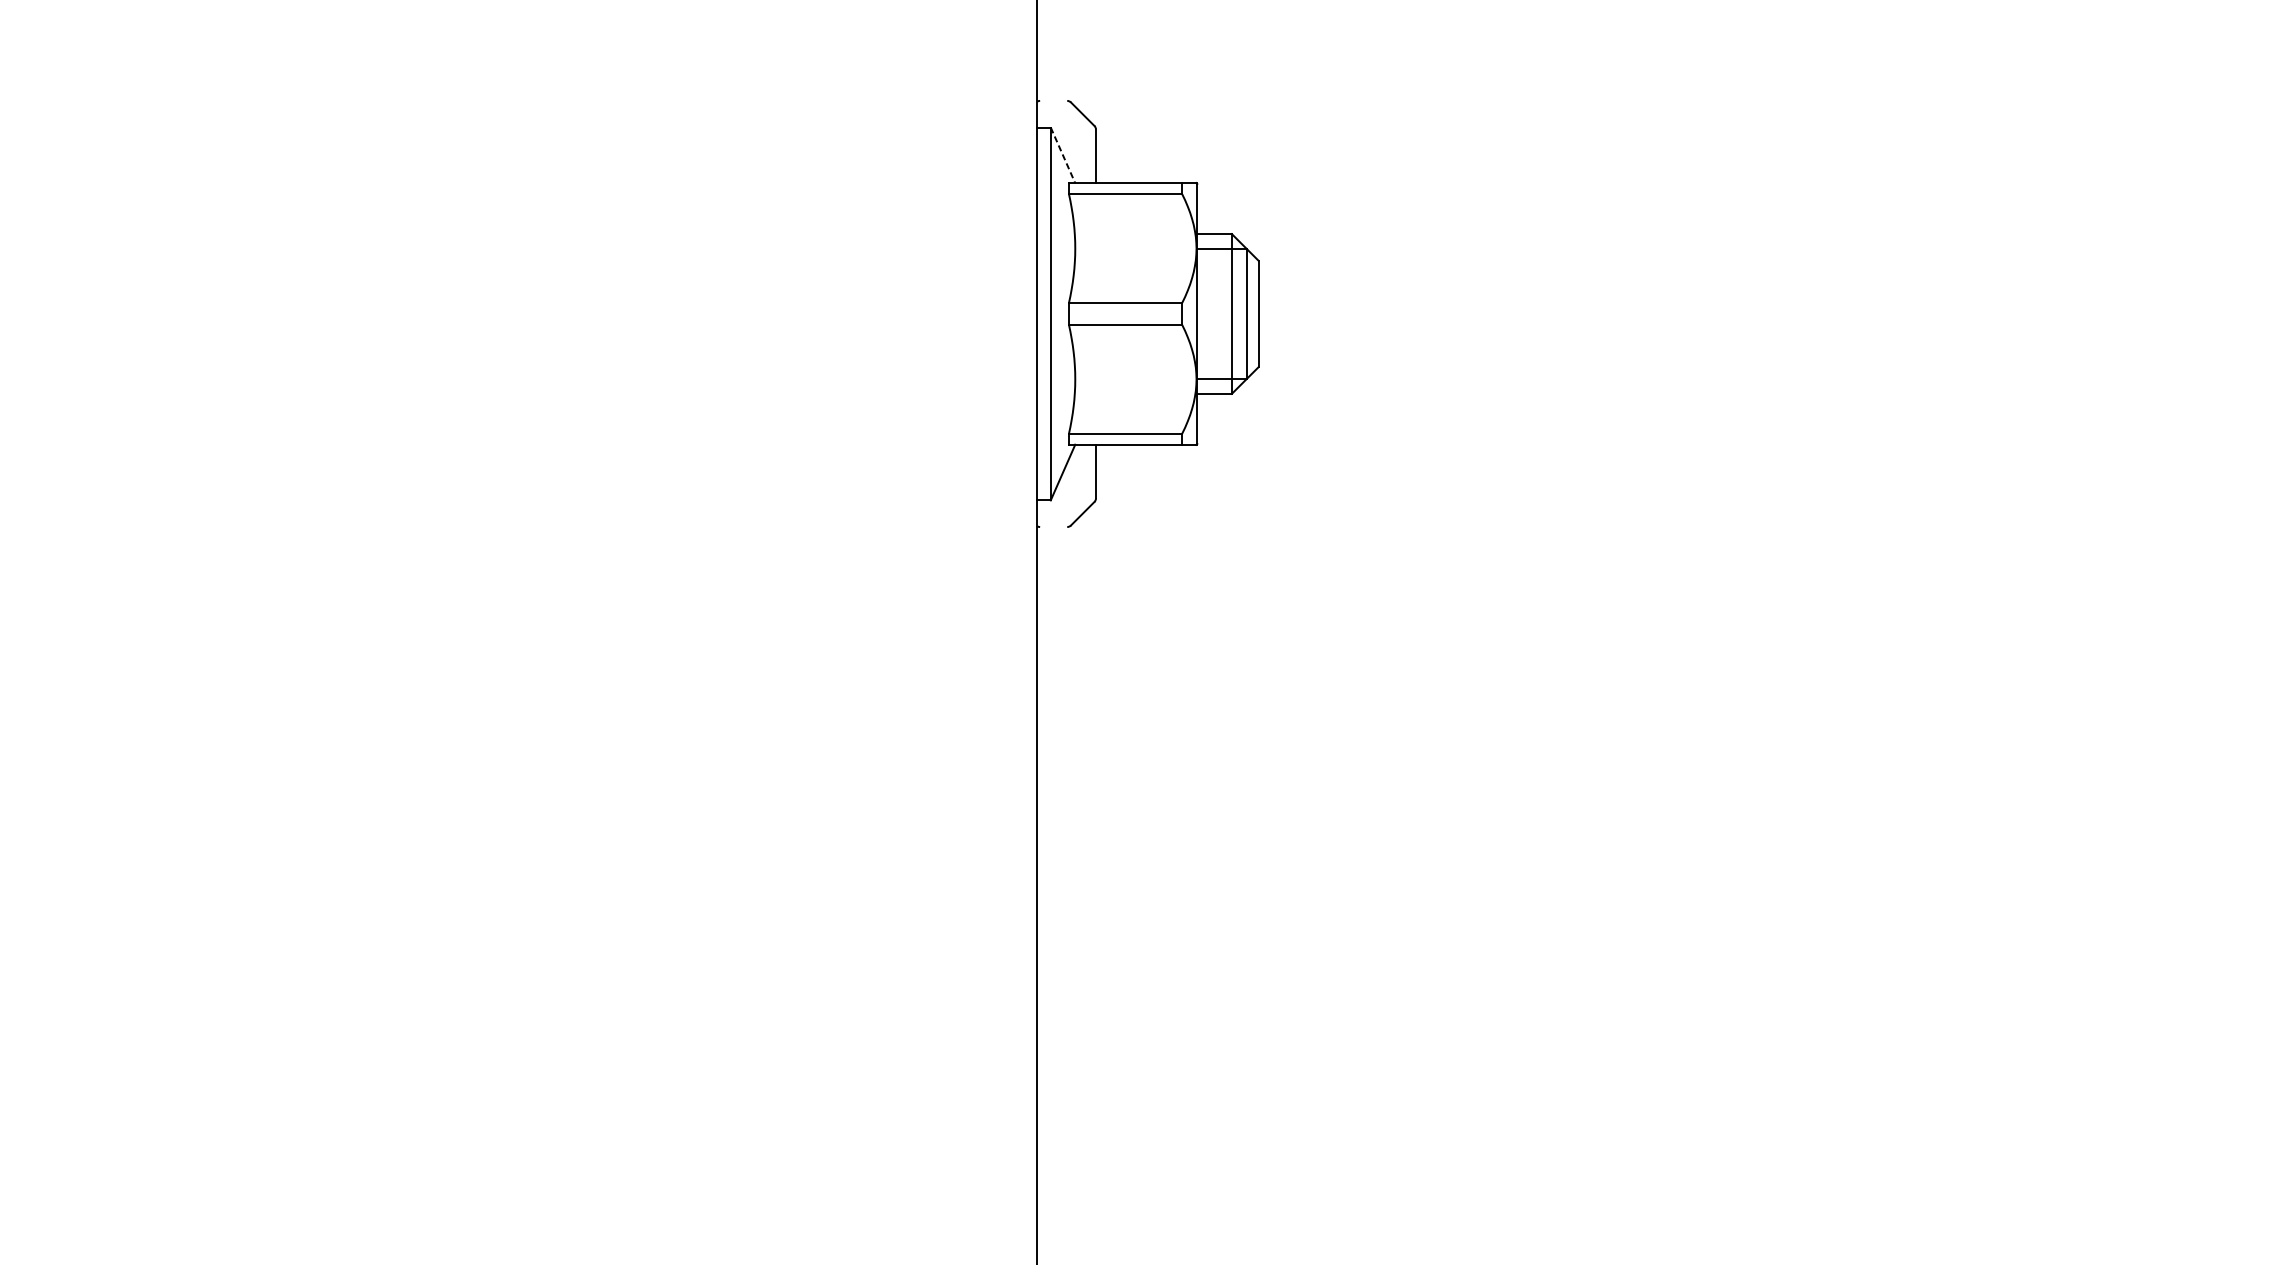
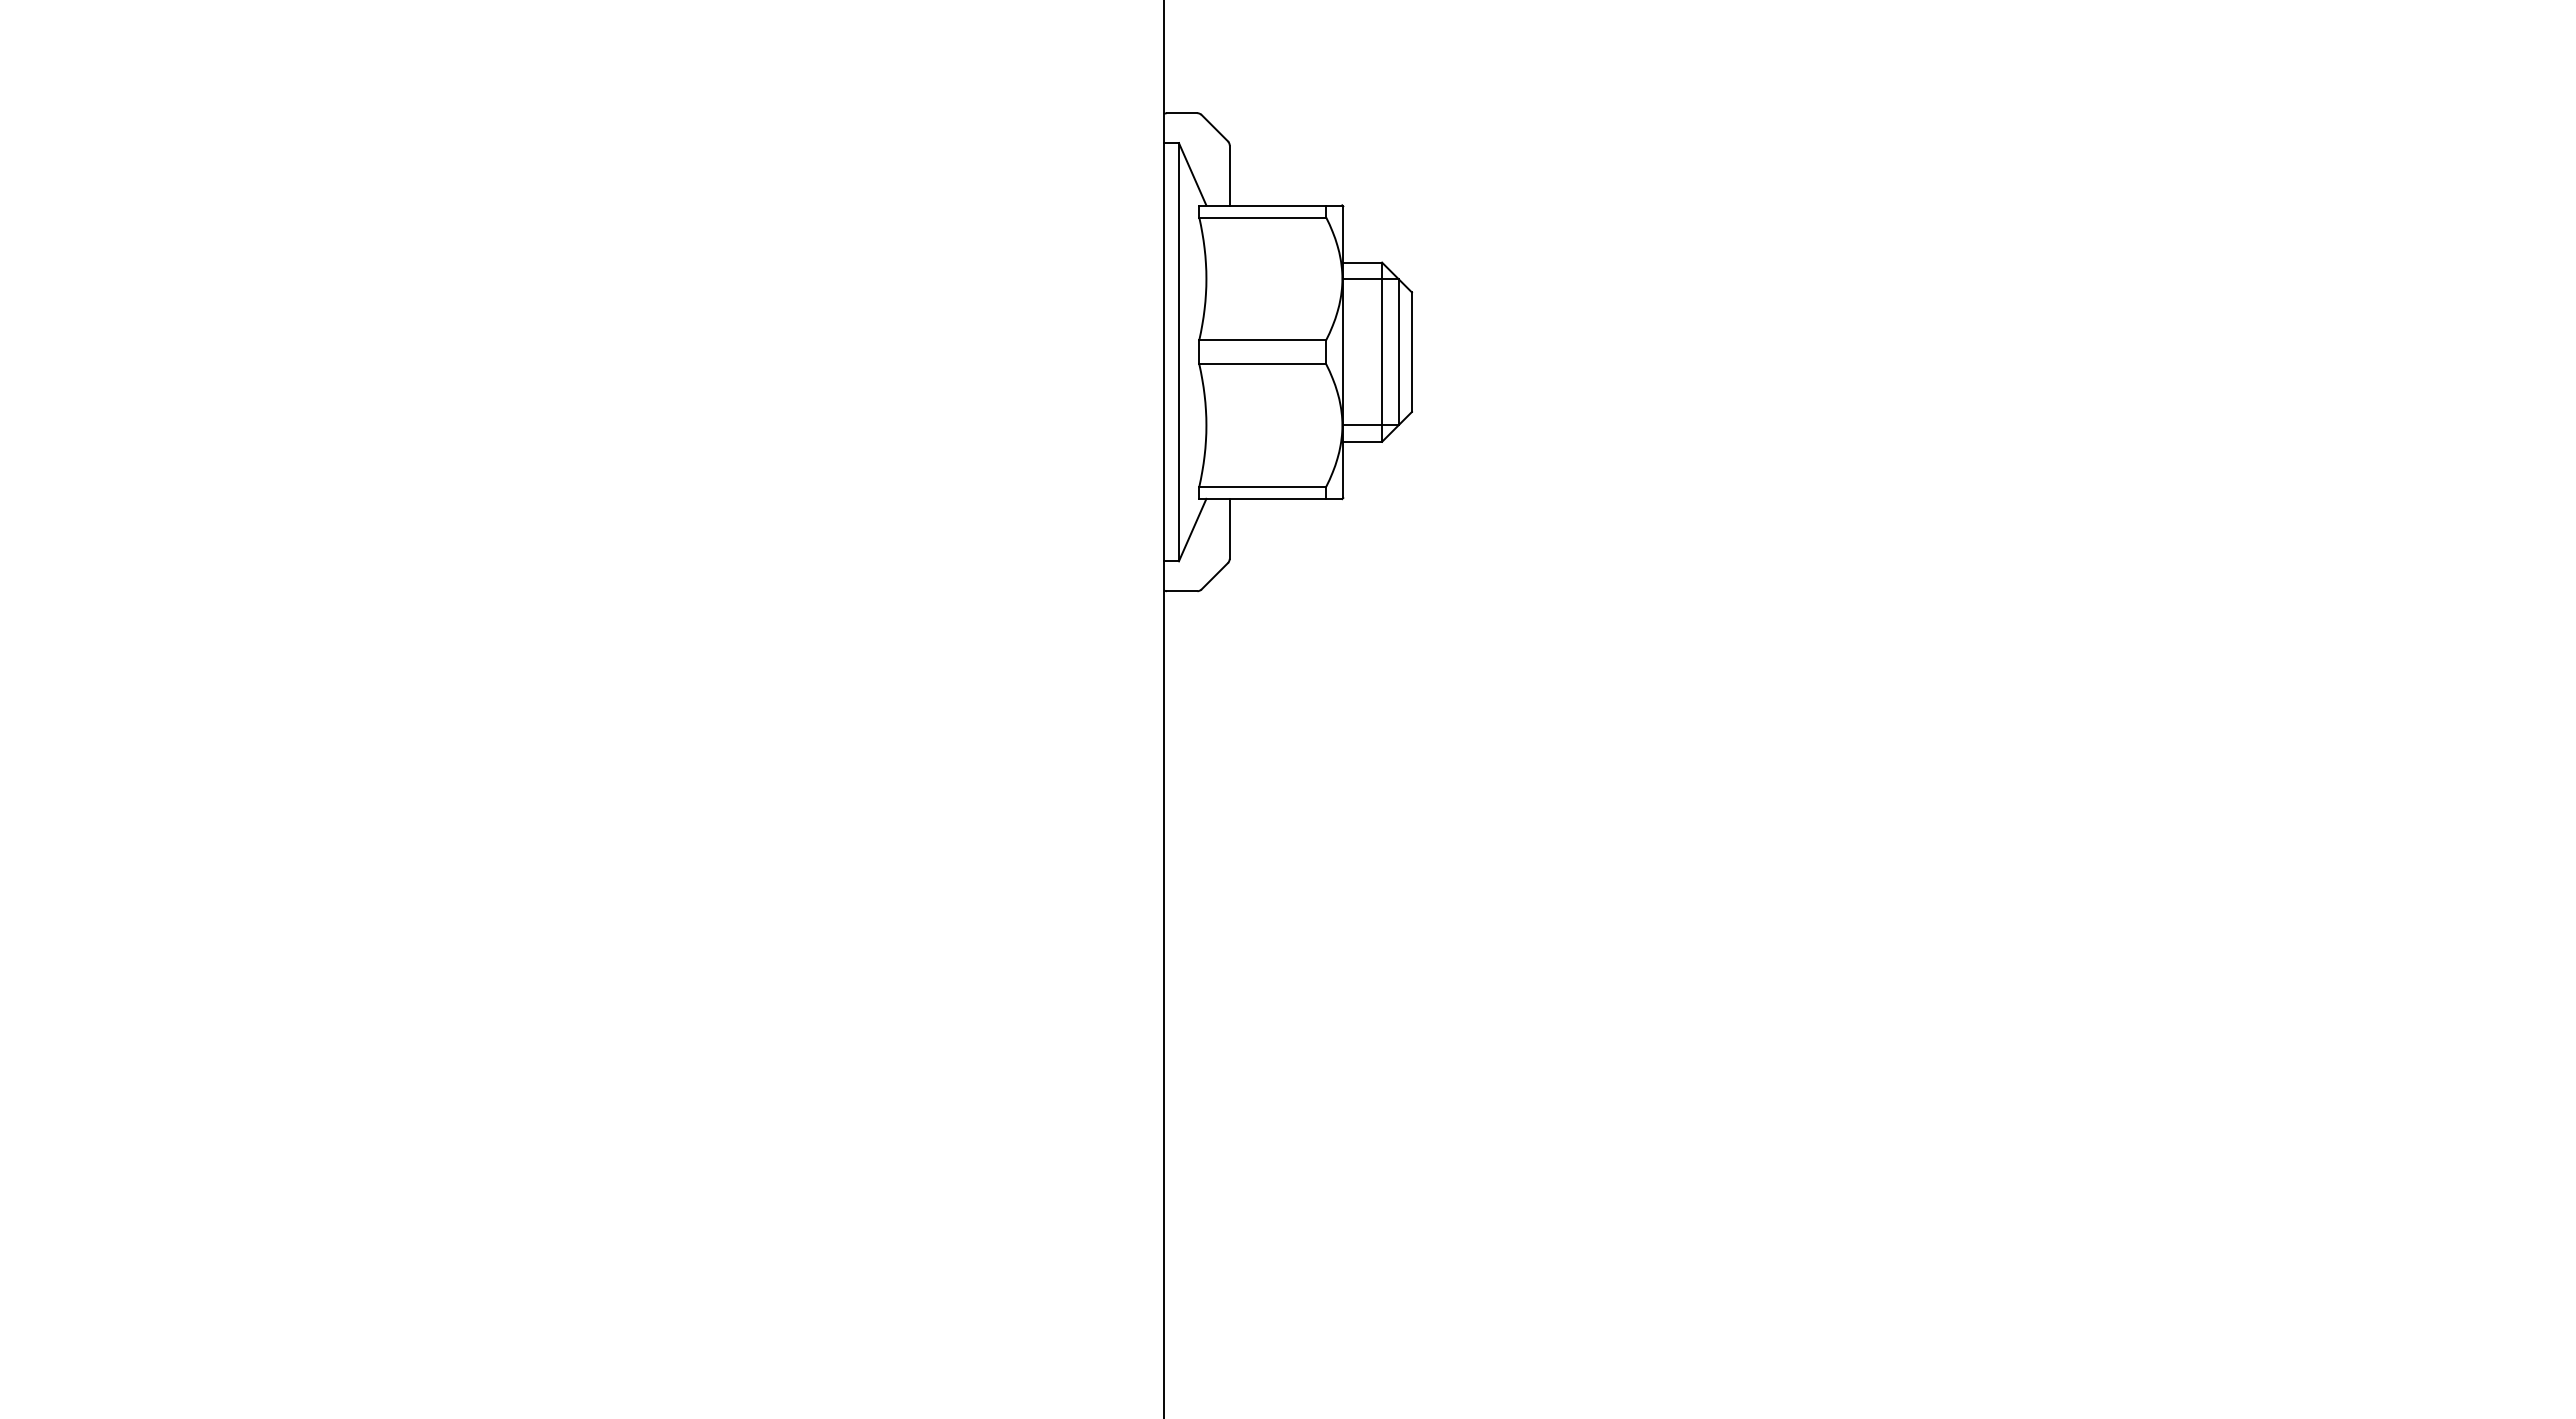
line: (1053, 101) -> (1182, 113), added
line: (1062, 155) -> (1192, 174), dashed -> solid
line: (1053, 527) -> (1182, 591), added

